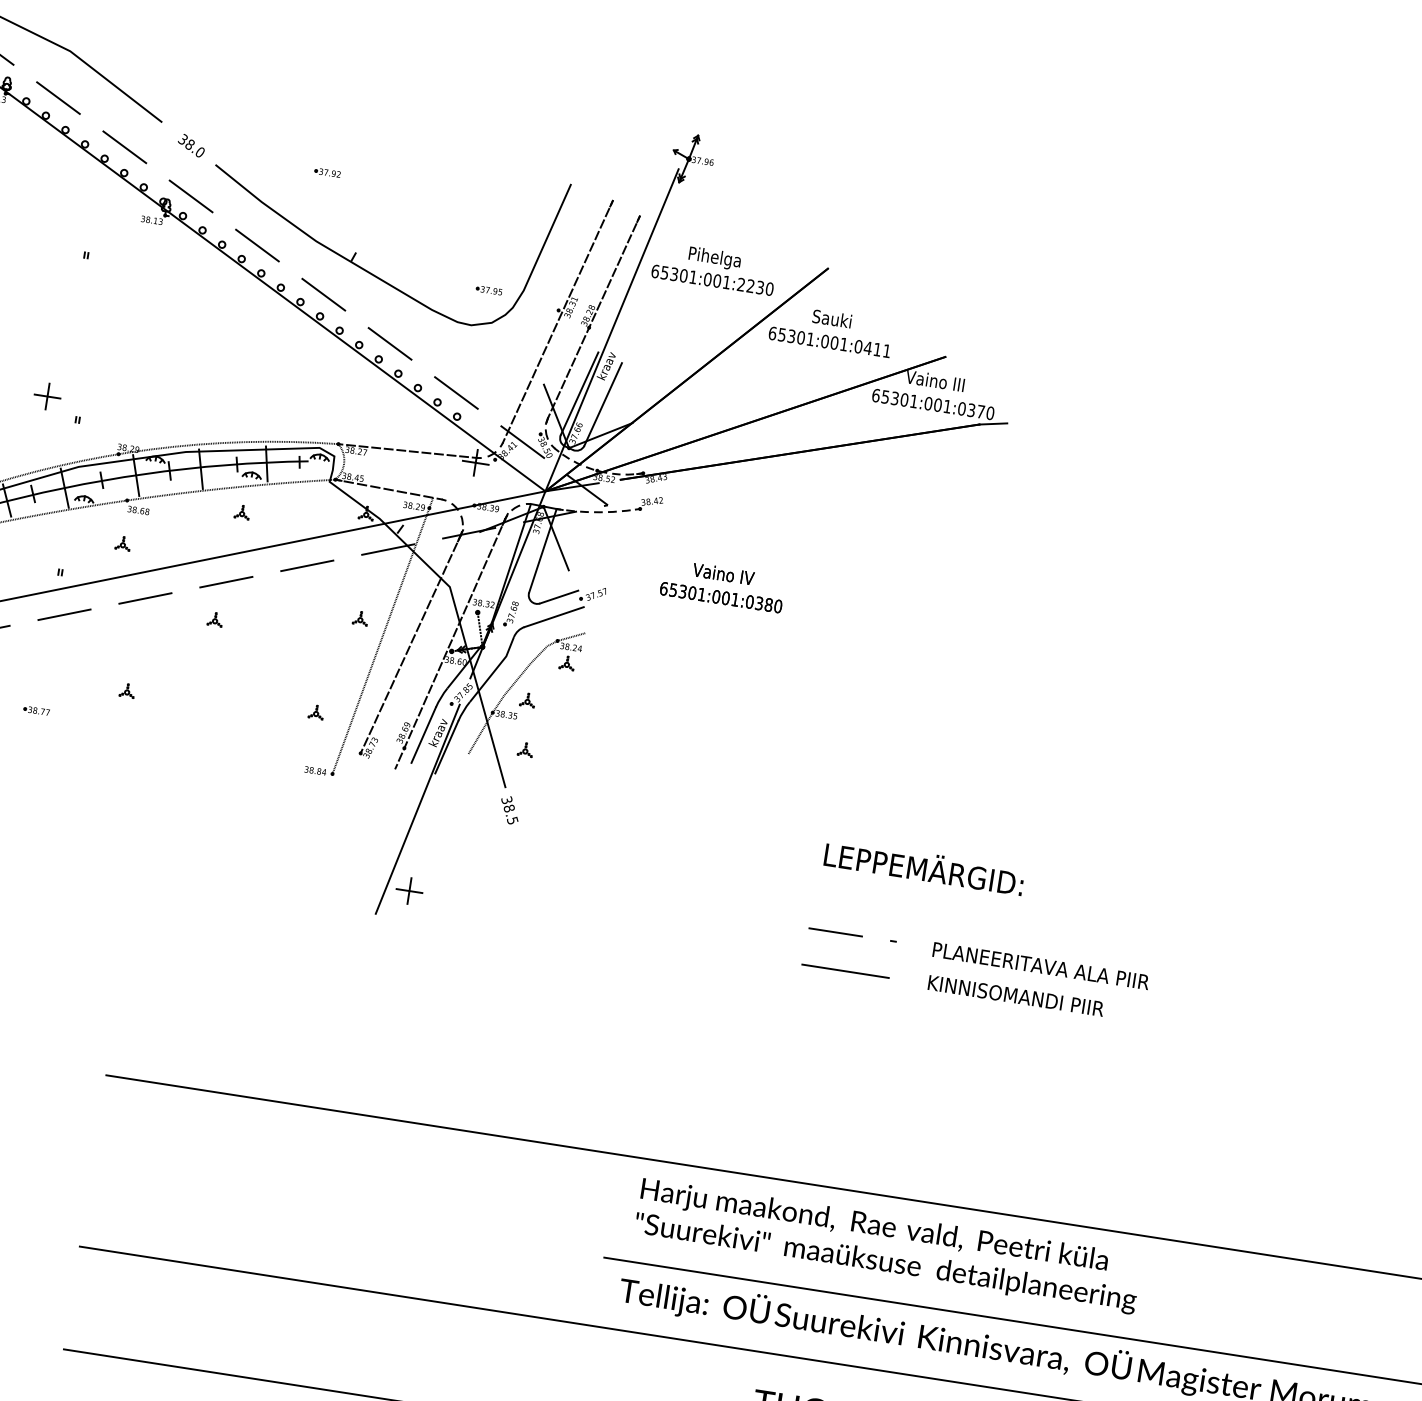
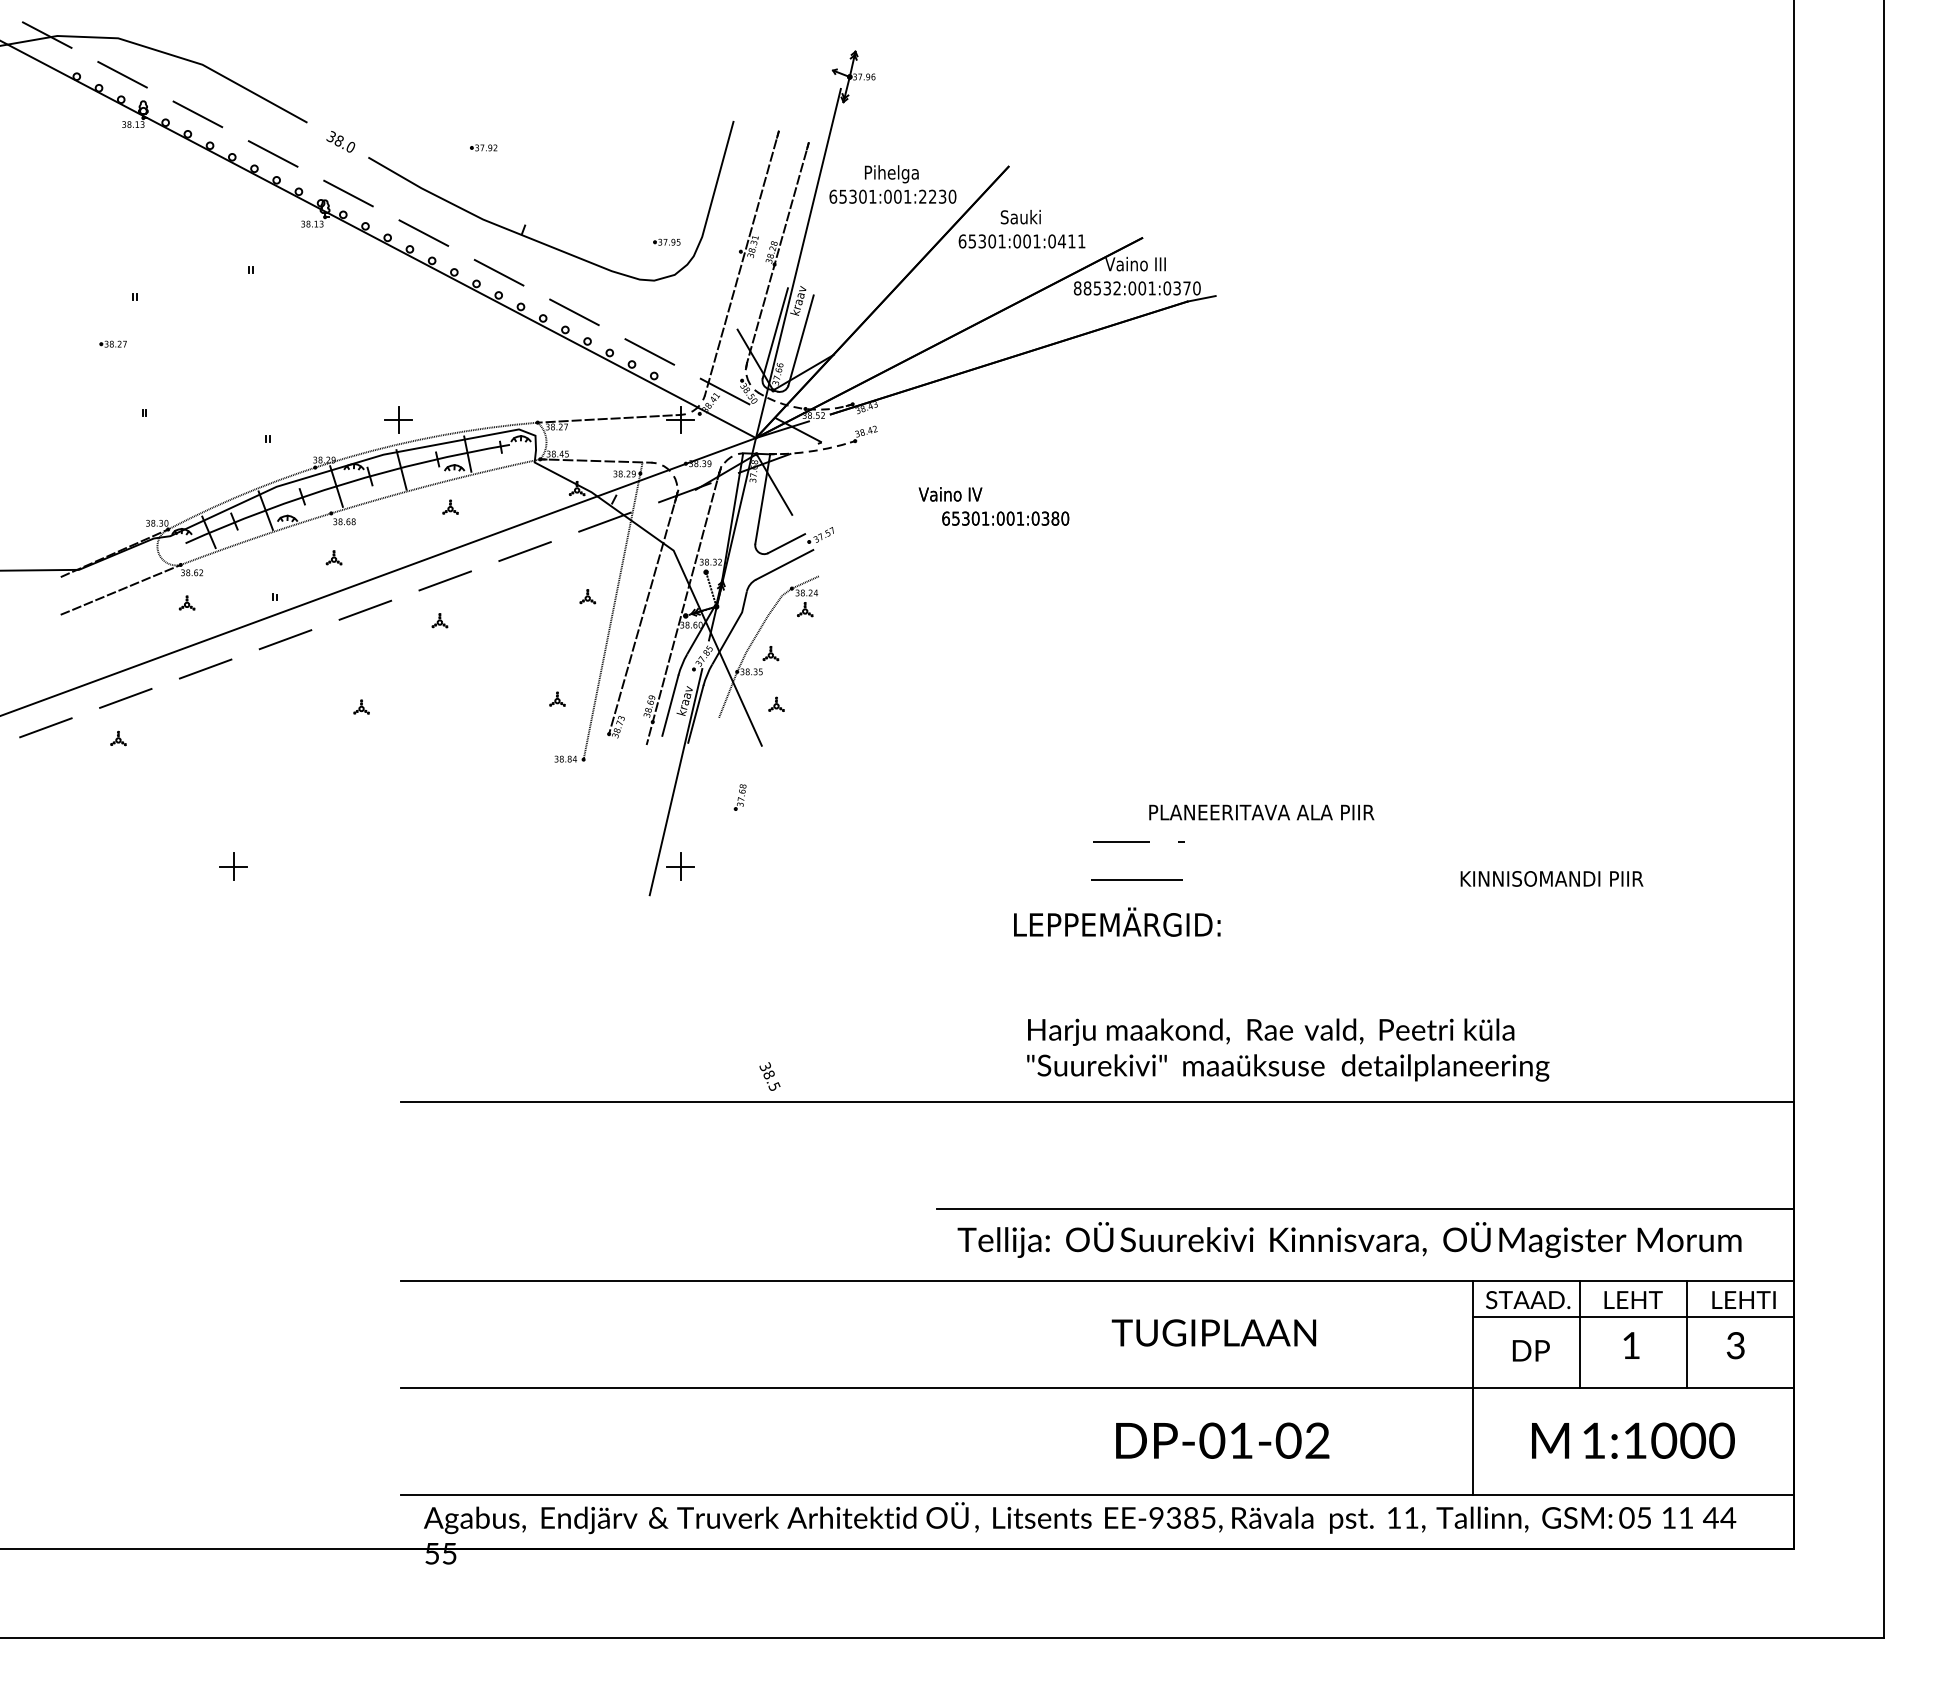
part: (47, 395) -> (398, 419), moved
text: (894, 398) -> (1096, 288), 65301:001:0370 -> 88532:001:0370
text: (720, 597) -> (1005, 518), moved
part: (510, 613) -> (739, 797), moved
part: (35, 710) -> (271, 741), removed
text: (509, 810) -> (769, 1076), moved
text: (924, 866) -> (1117, 921), moved
text: (1040, 966) -> (1261, 812), moved
text: (1015, 995) -> (1551, 878), moved
text: (888, 1245) -> (1288, 1049), moved

